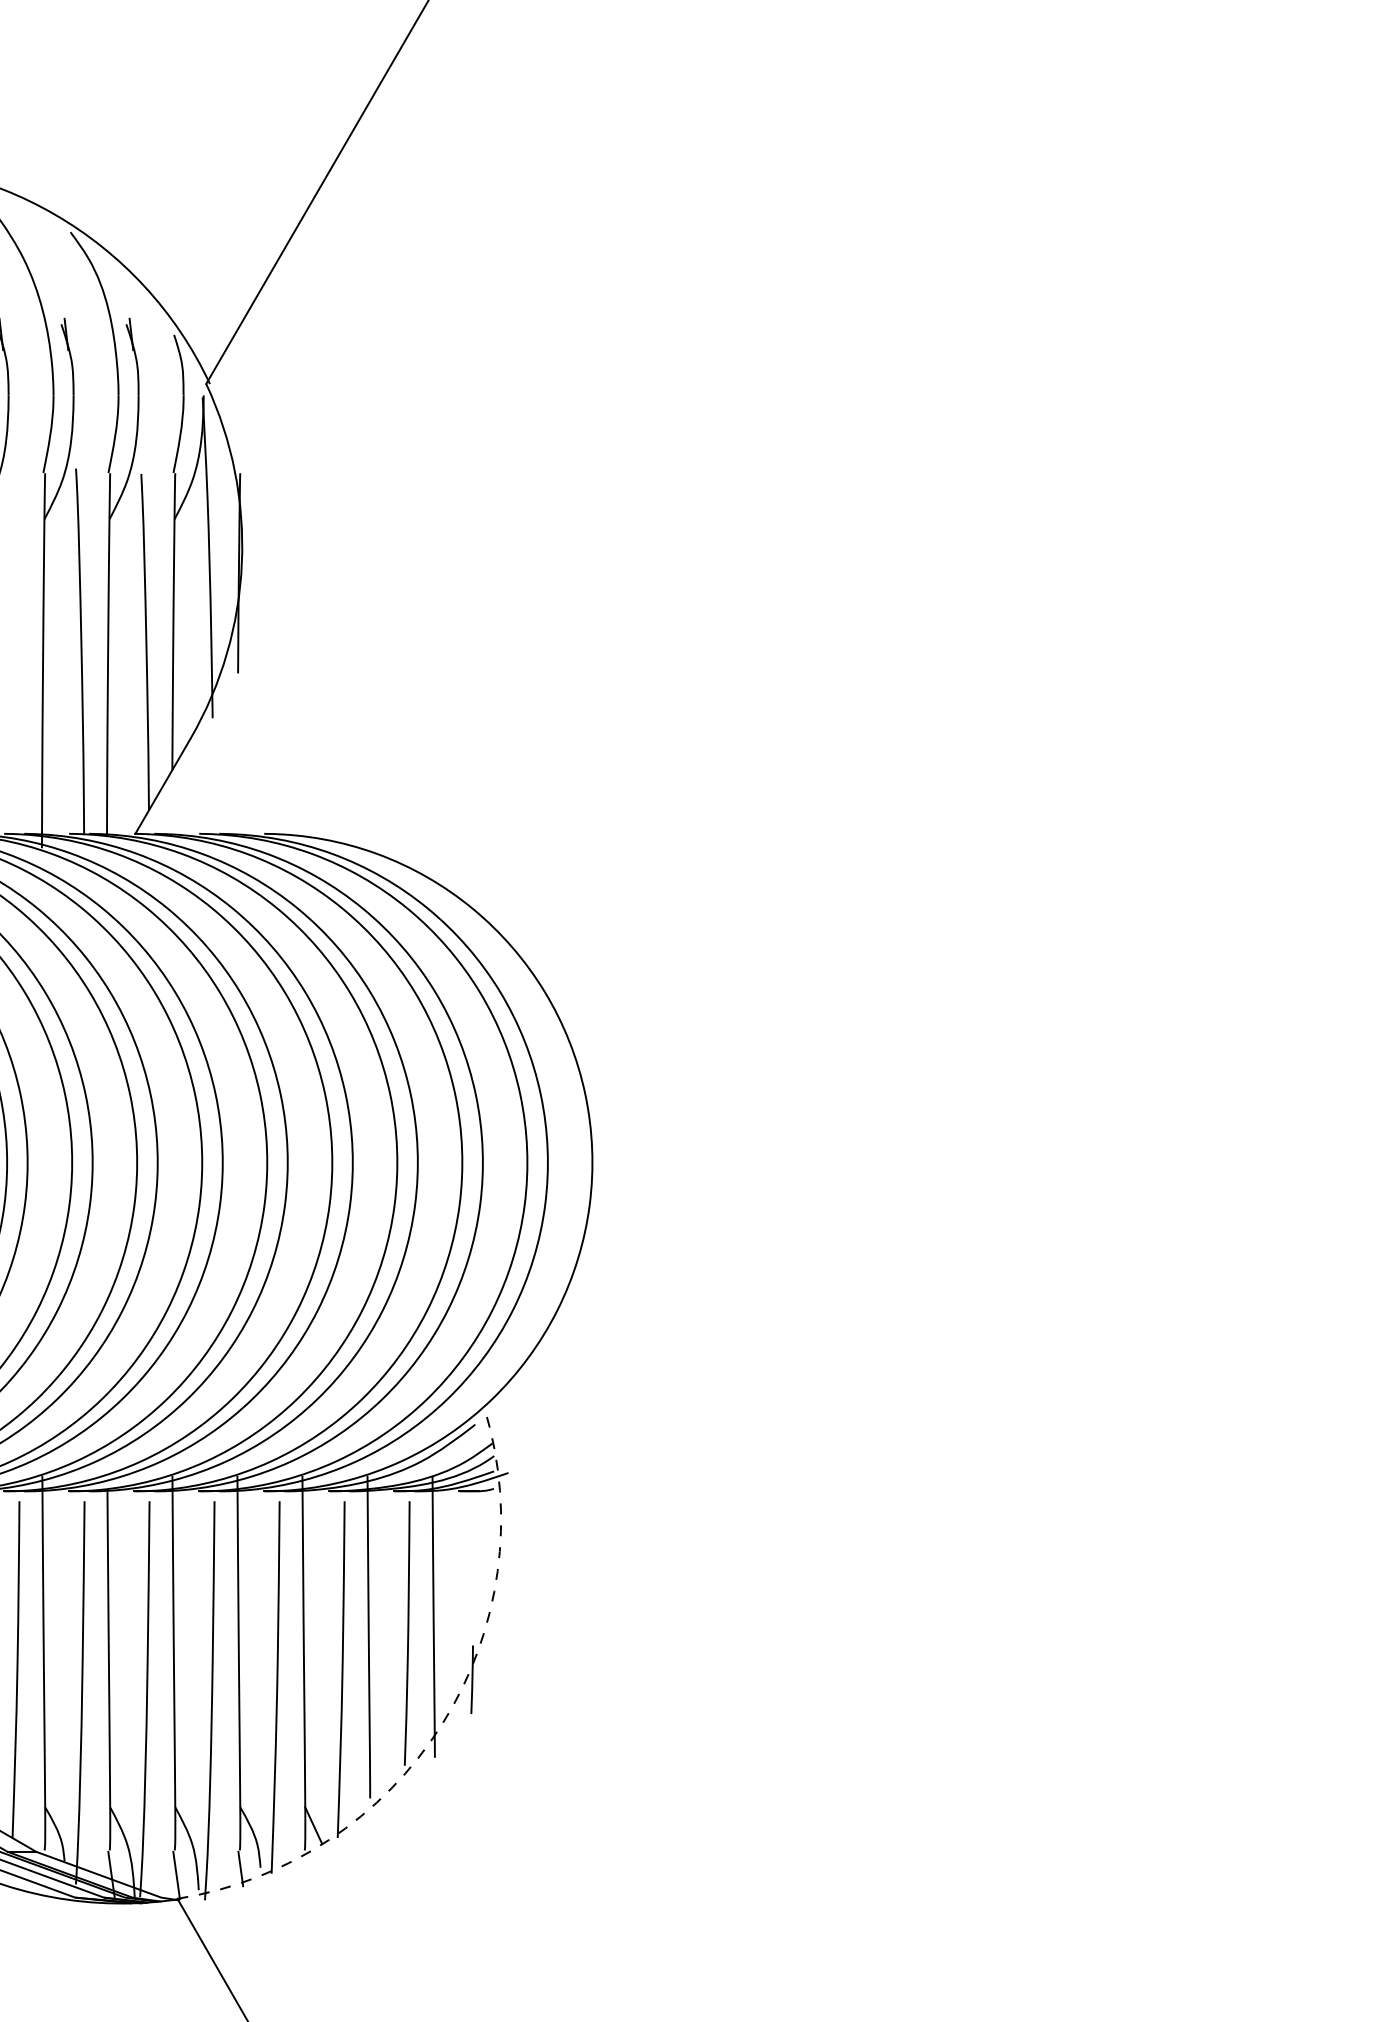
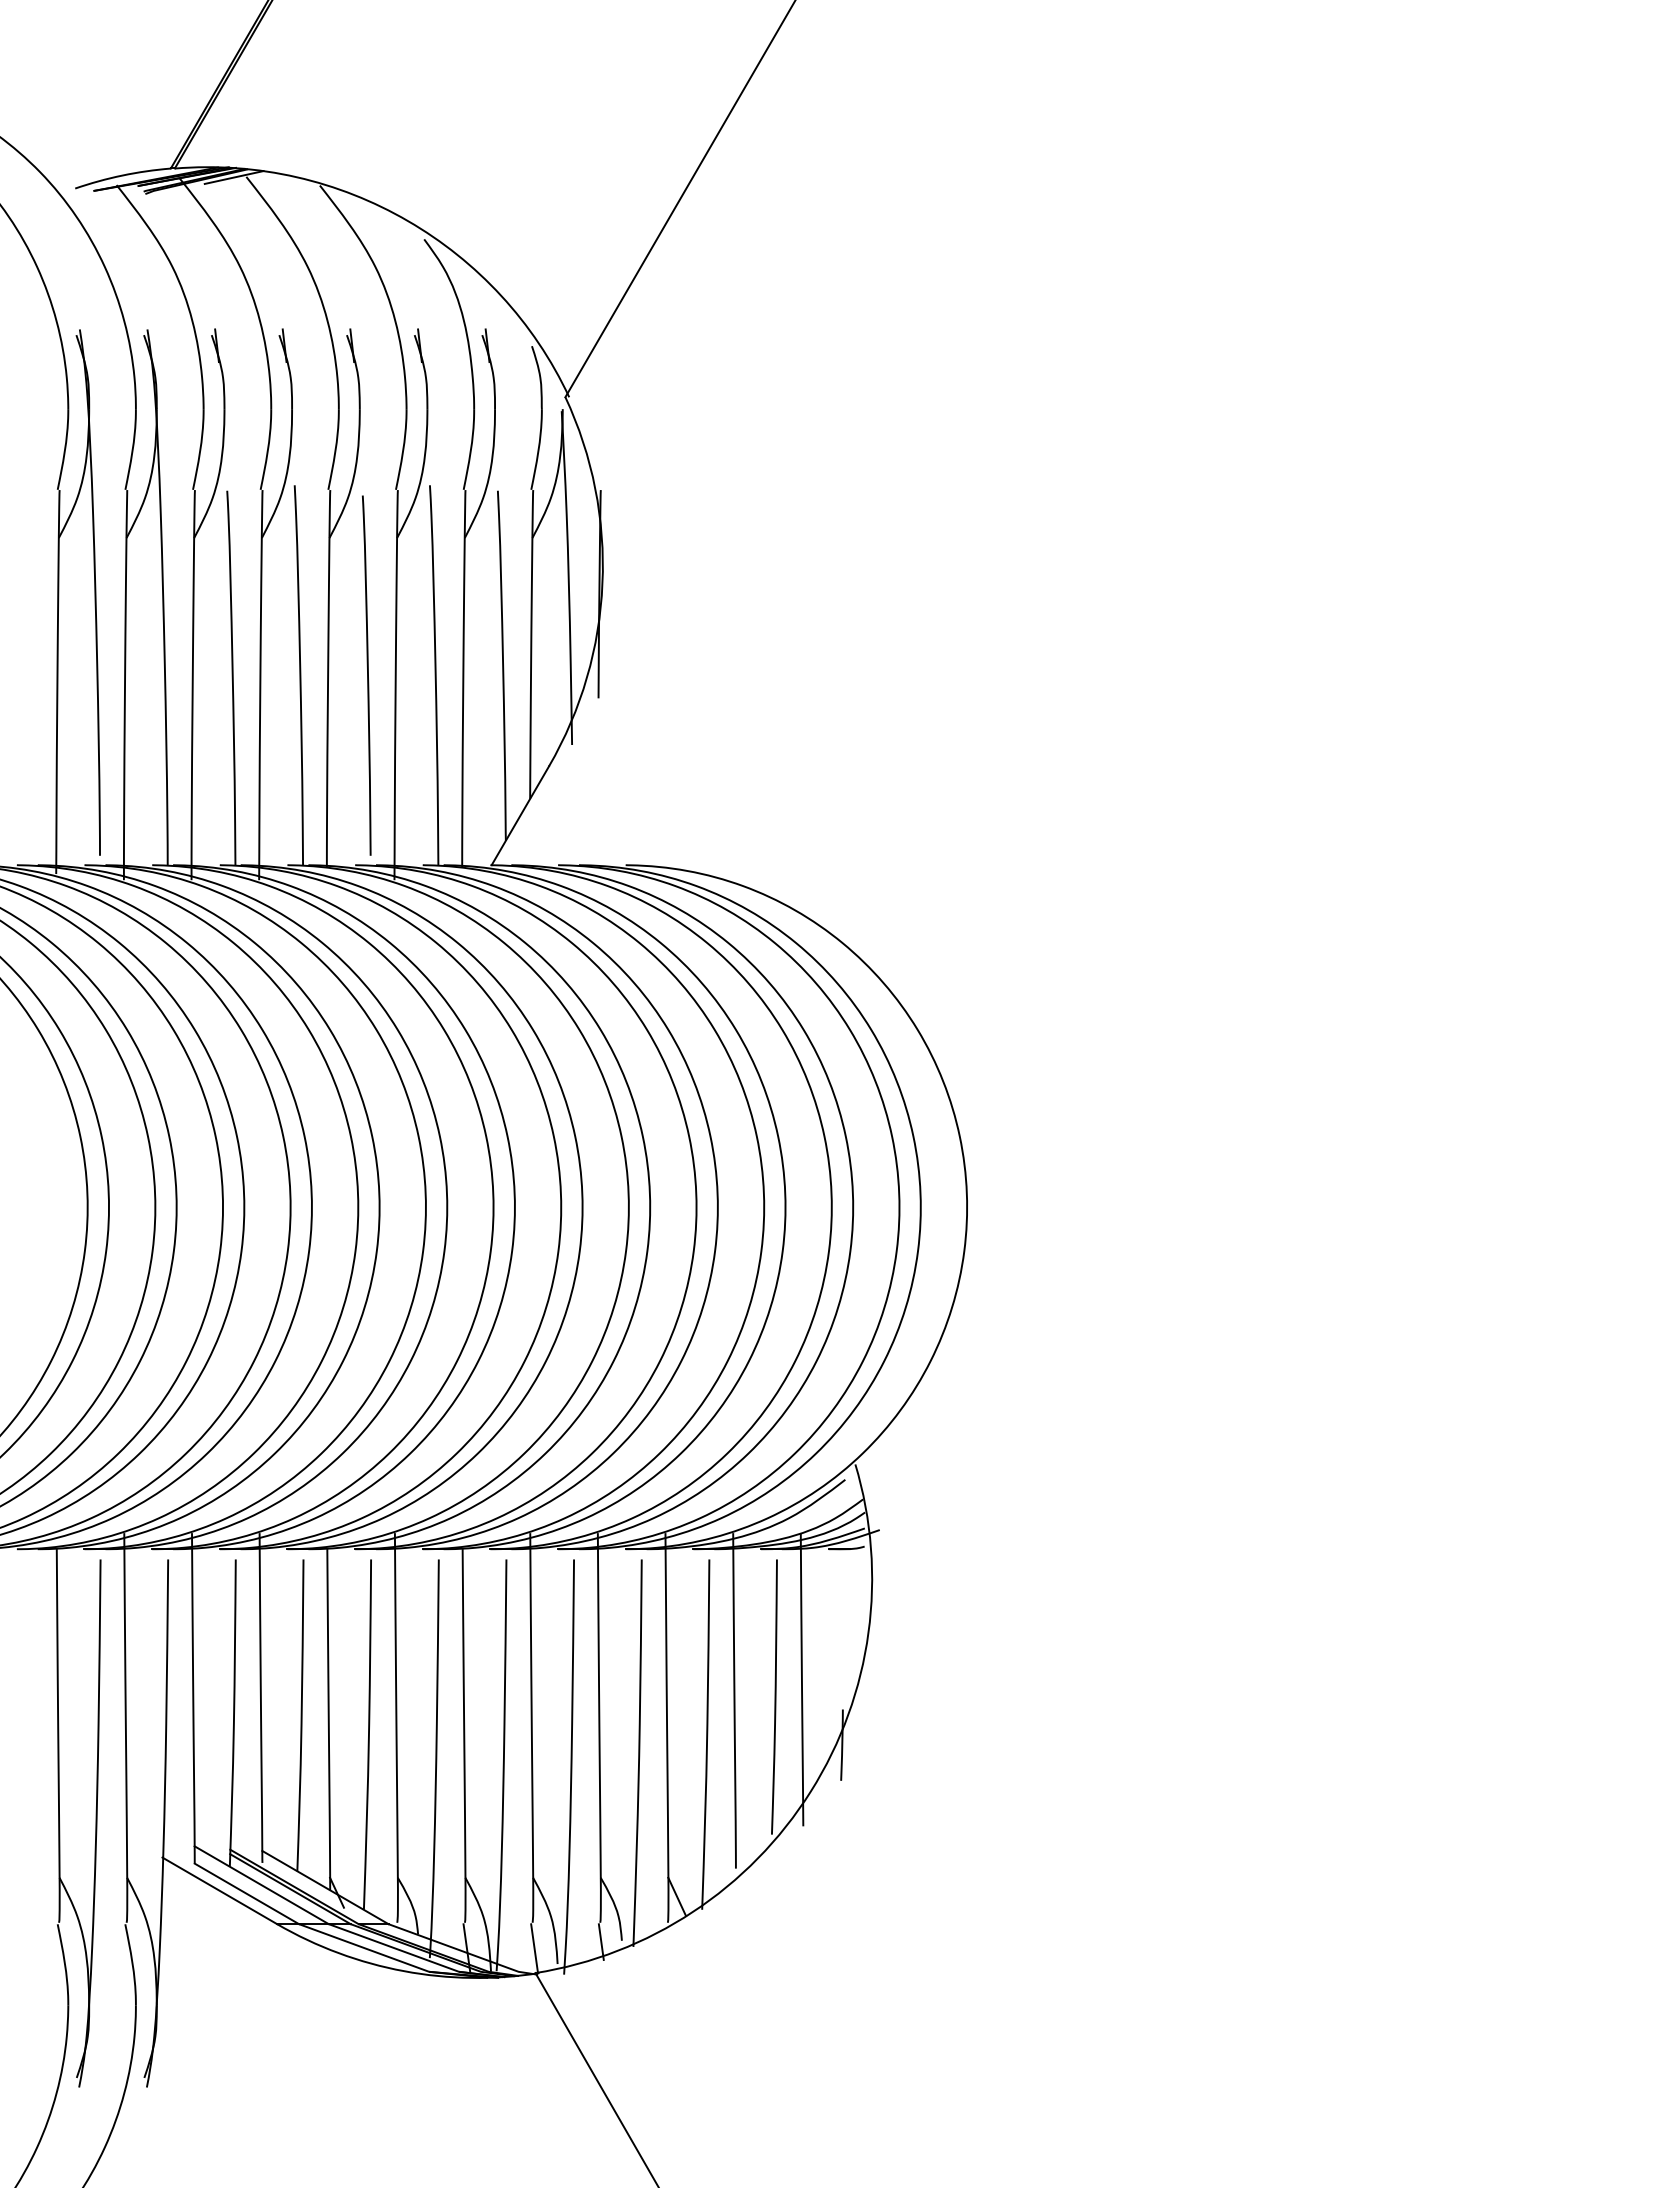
curve: (16, 651) -> (367, 675), added
arc: (441, 1724) -> (810, 1791), dashed -> solid

